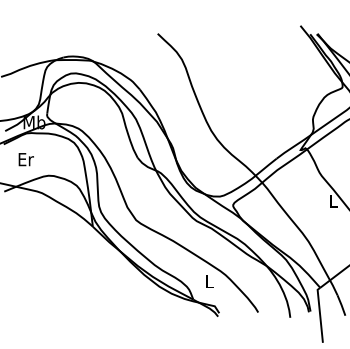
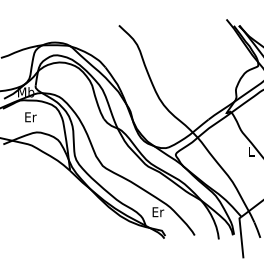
text: (25, 159) -> (30, 117), moved
text: (210, 282) -> (158, 212), L -> Er

